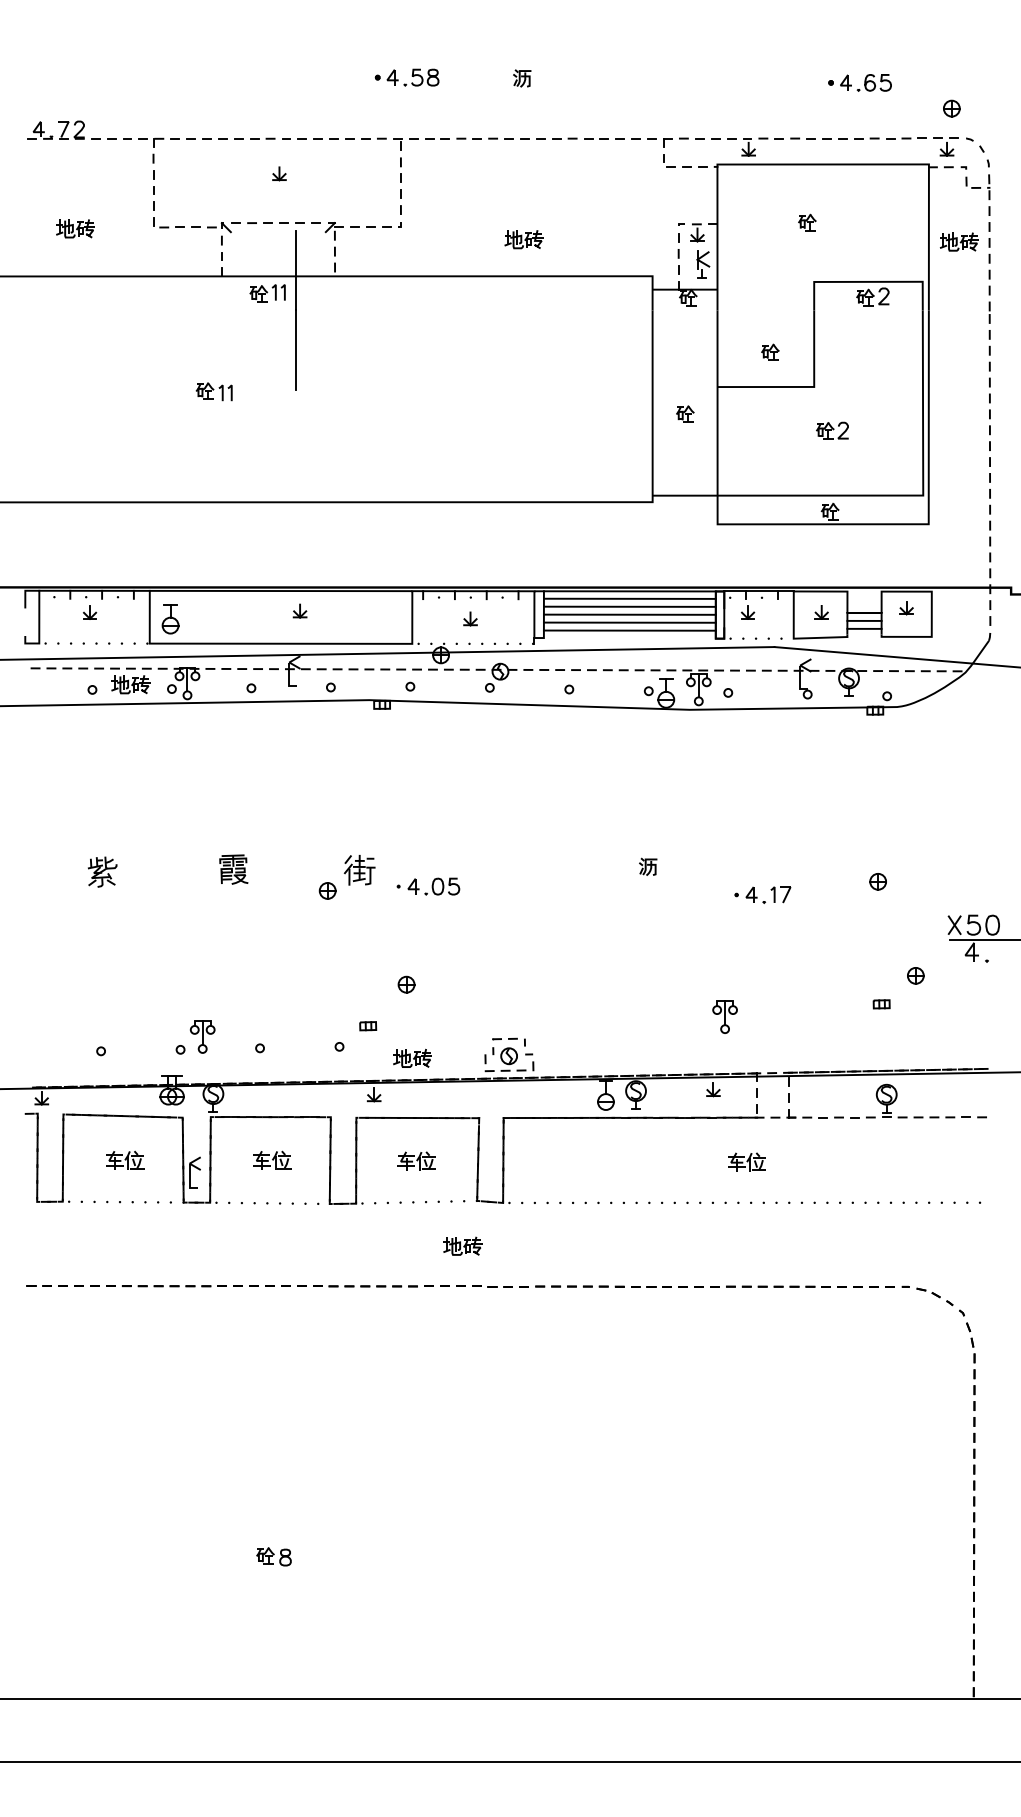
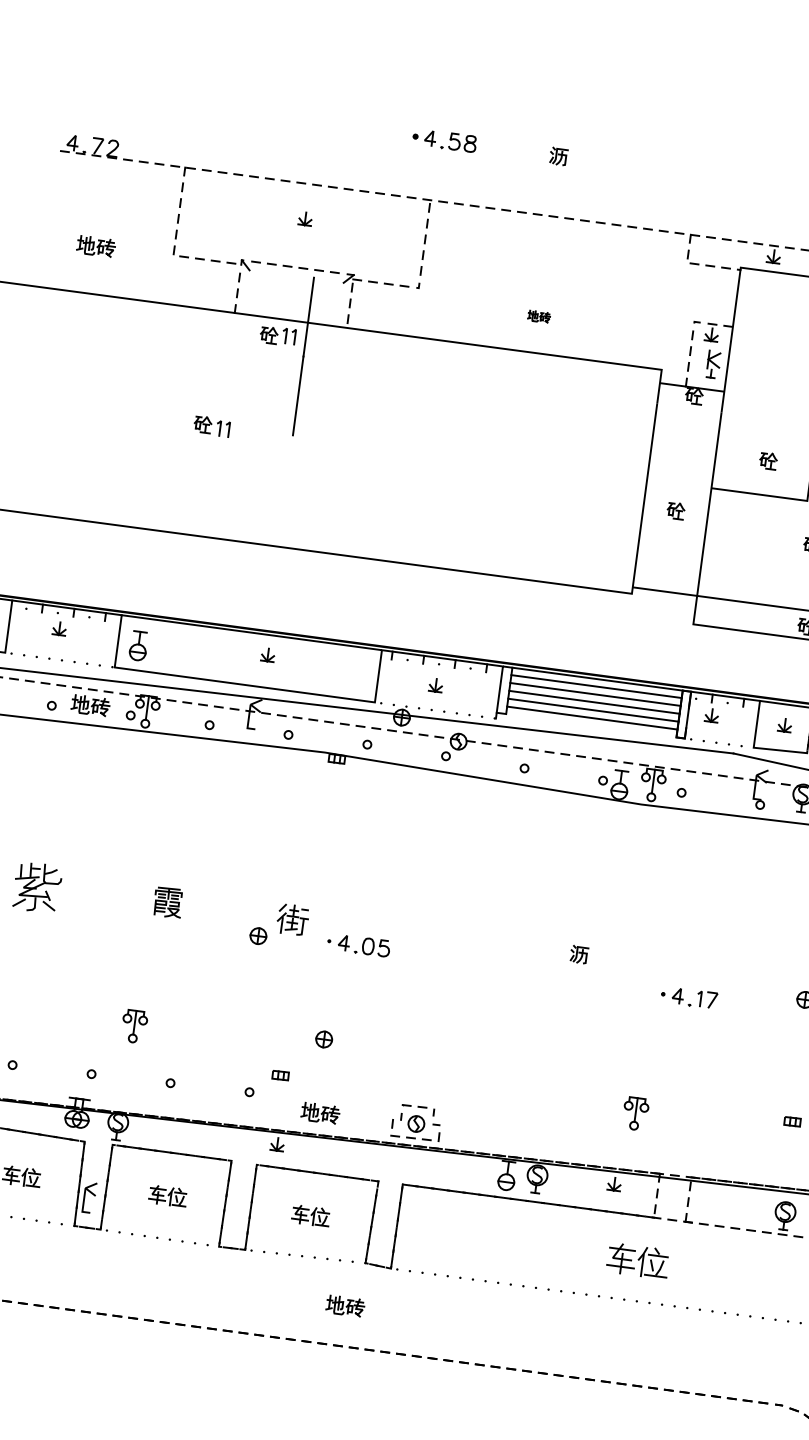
part: (523, 239) -> (538, 316), size x0.6
part: (102, 871) -> (37, 887), size x1.6
part: (202, 1036) -> (134, 1026), moved
part: (746, 1161) -> (637, 1259), size x1.6

